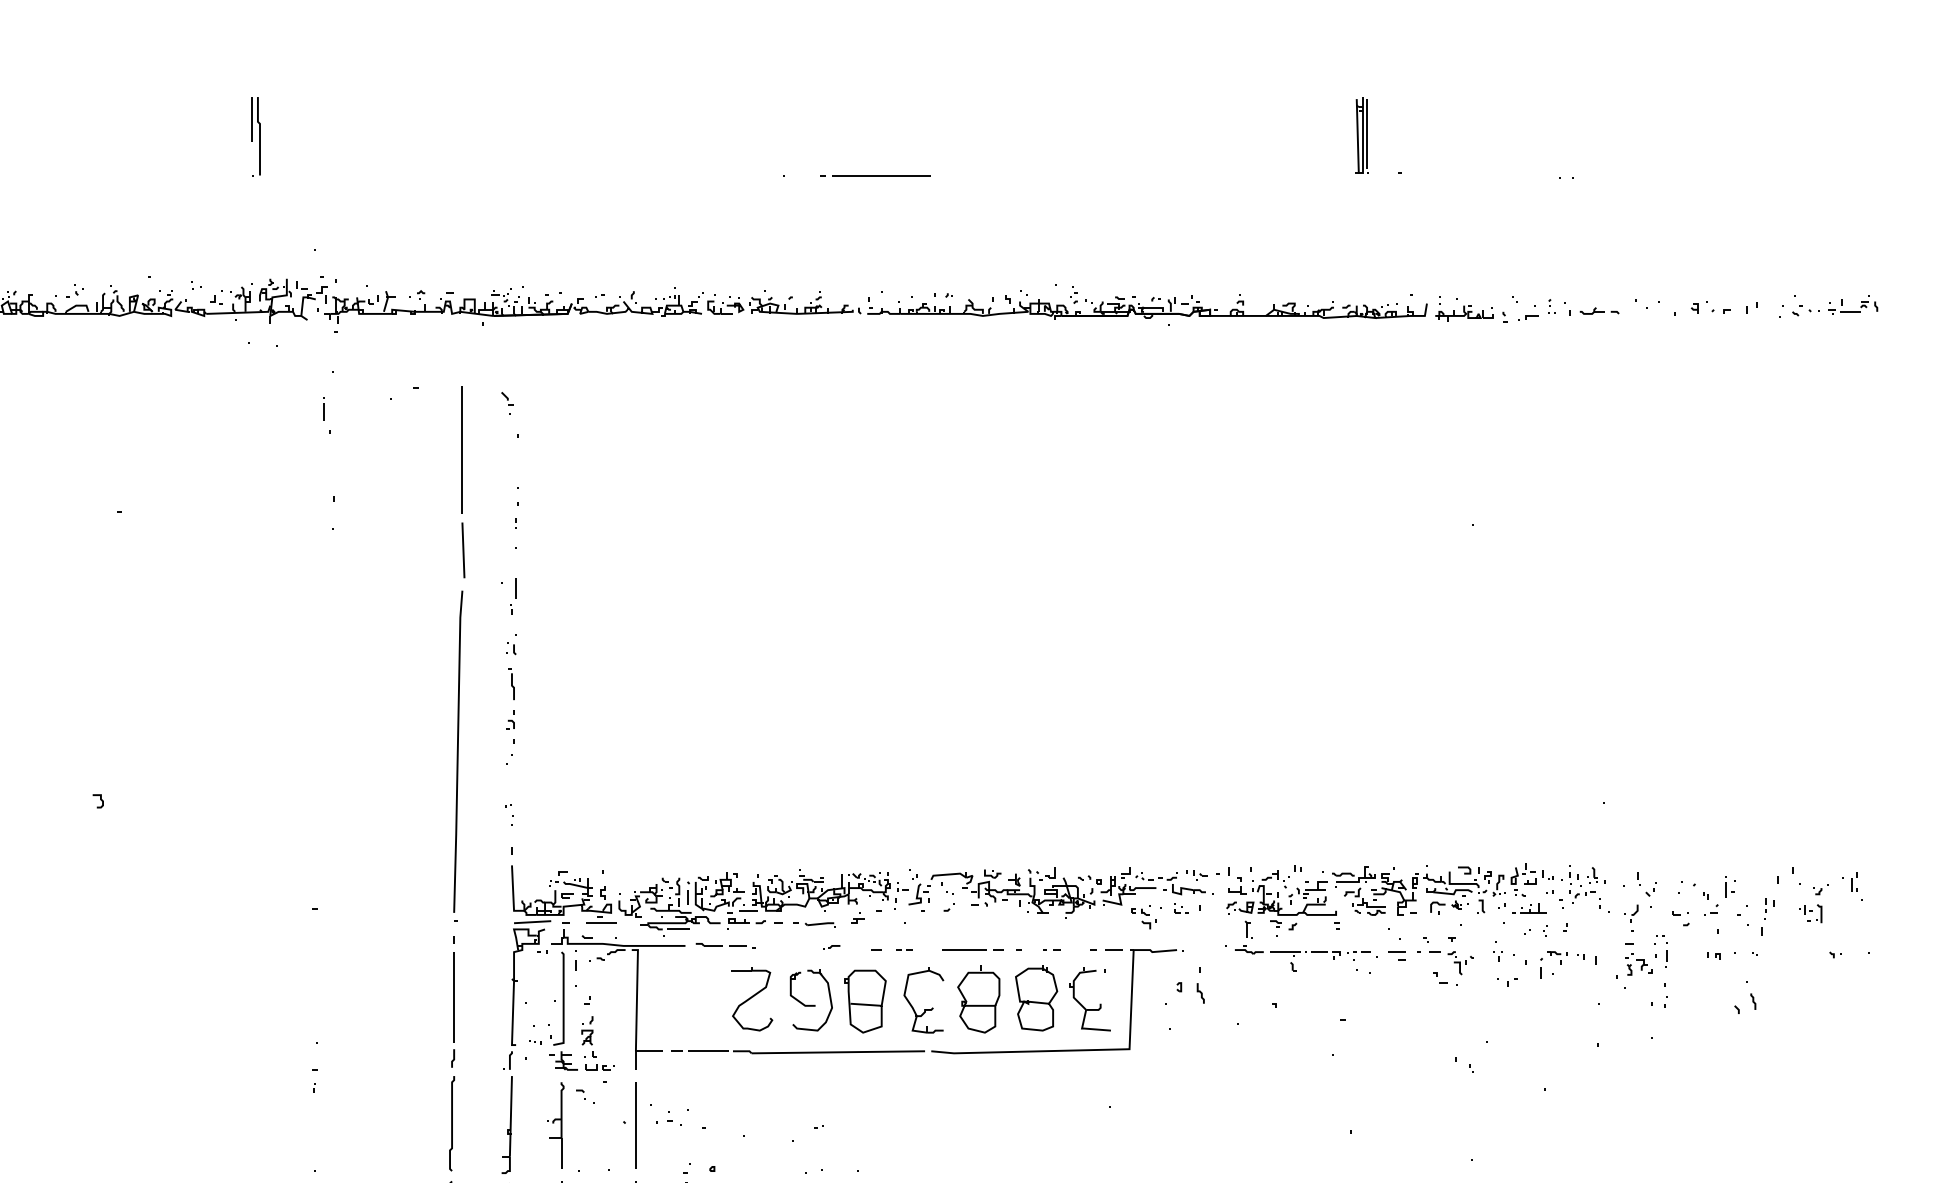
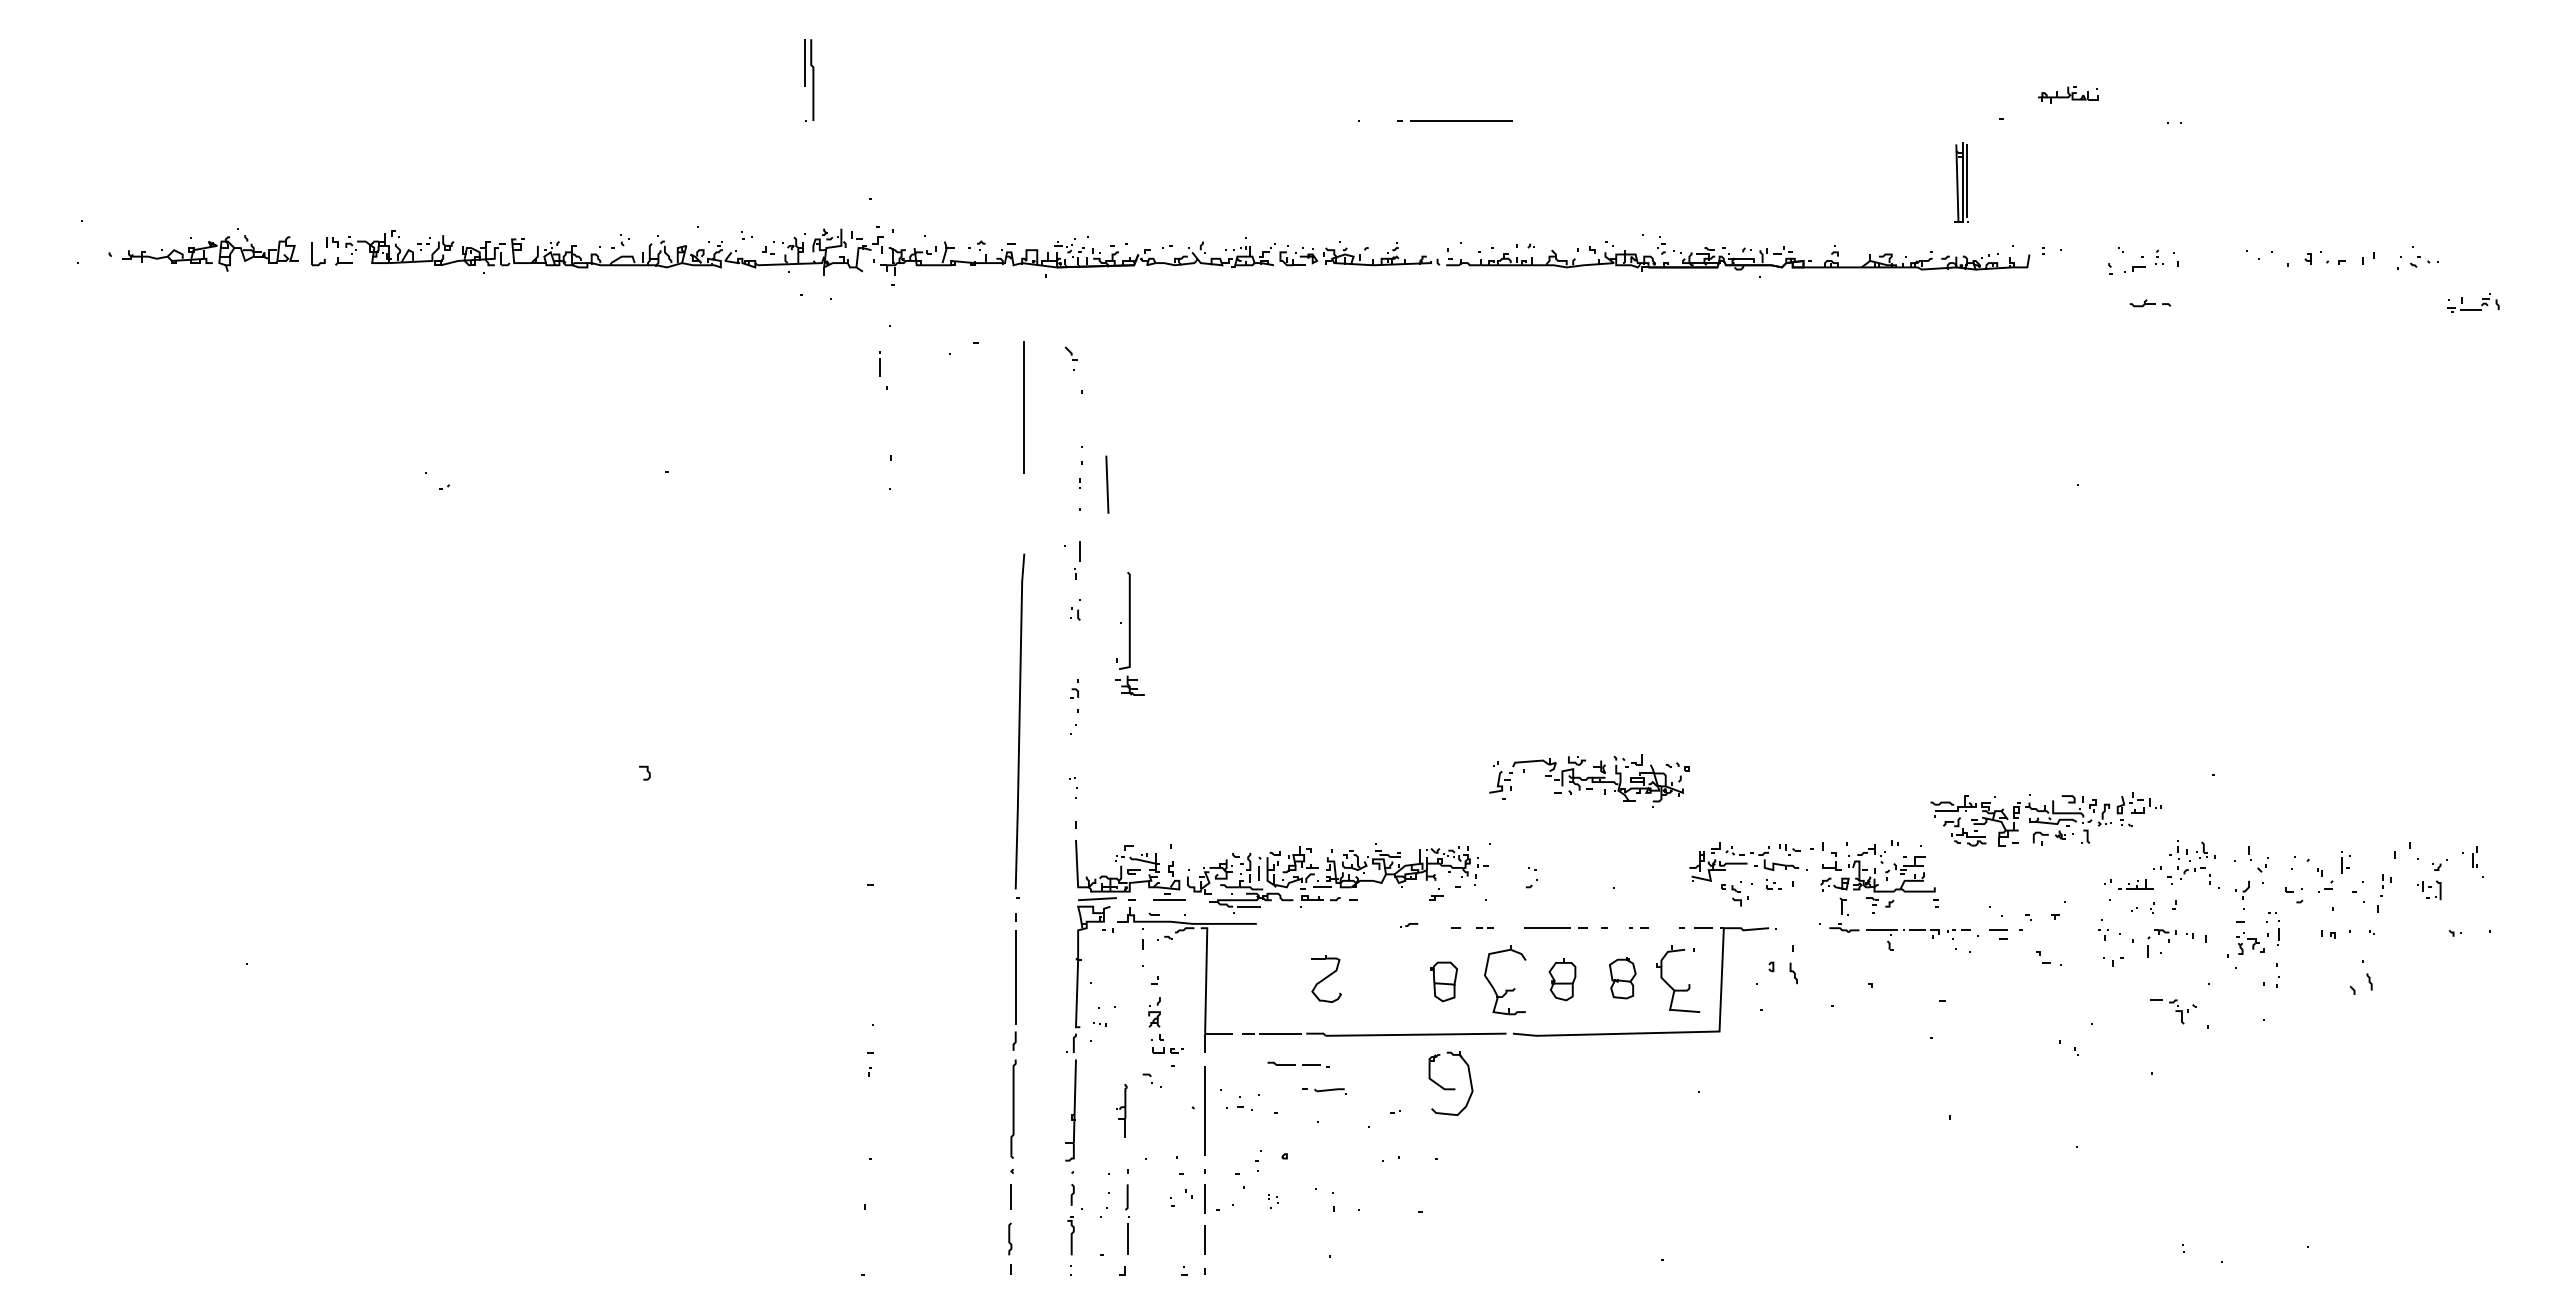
part: (1361, 135) -> (1961, 182), moved
part: (1599, 311) -> (2150, 303), moved
part: (1853, 311) -> (2473, 309), moved
part: (1464, 313) -> (2068, 94), moved
line: (463, 550) -> (1107, 484), moved
part: (511, 683) -> (1075, 650), removed
part: (1442, 889) -> (2045, 819), moved
part: (1004, 892) -> (1589, 780), moved
part: (814, 925) -> (1324, 1091), moved
part: (725, 945) -> (1298, 1064), moved
part: (1451, 962) -> (2173, 1011), moved
part: (1036, 997) -> (1622, 977), size x0.6
part: (752, 998) -> (1326, 978), size x0.7
part: (978, 999) -> (1562, 979), size x0.6
part: (810, 1000) -> (1450, 1083), moved
part: (865, 1001) -> (1444, 981), size x0.6
part: (563, 1010) -> (1129, 633), moved
part: (555, 1124) -> (1121, 1110), size x0.6

